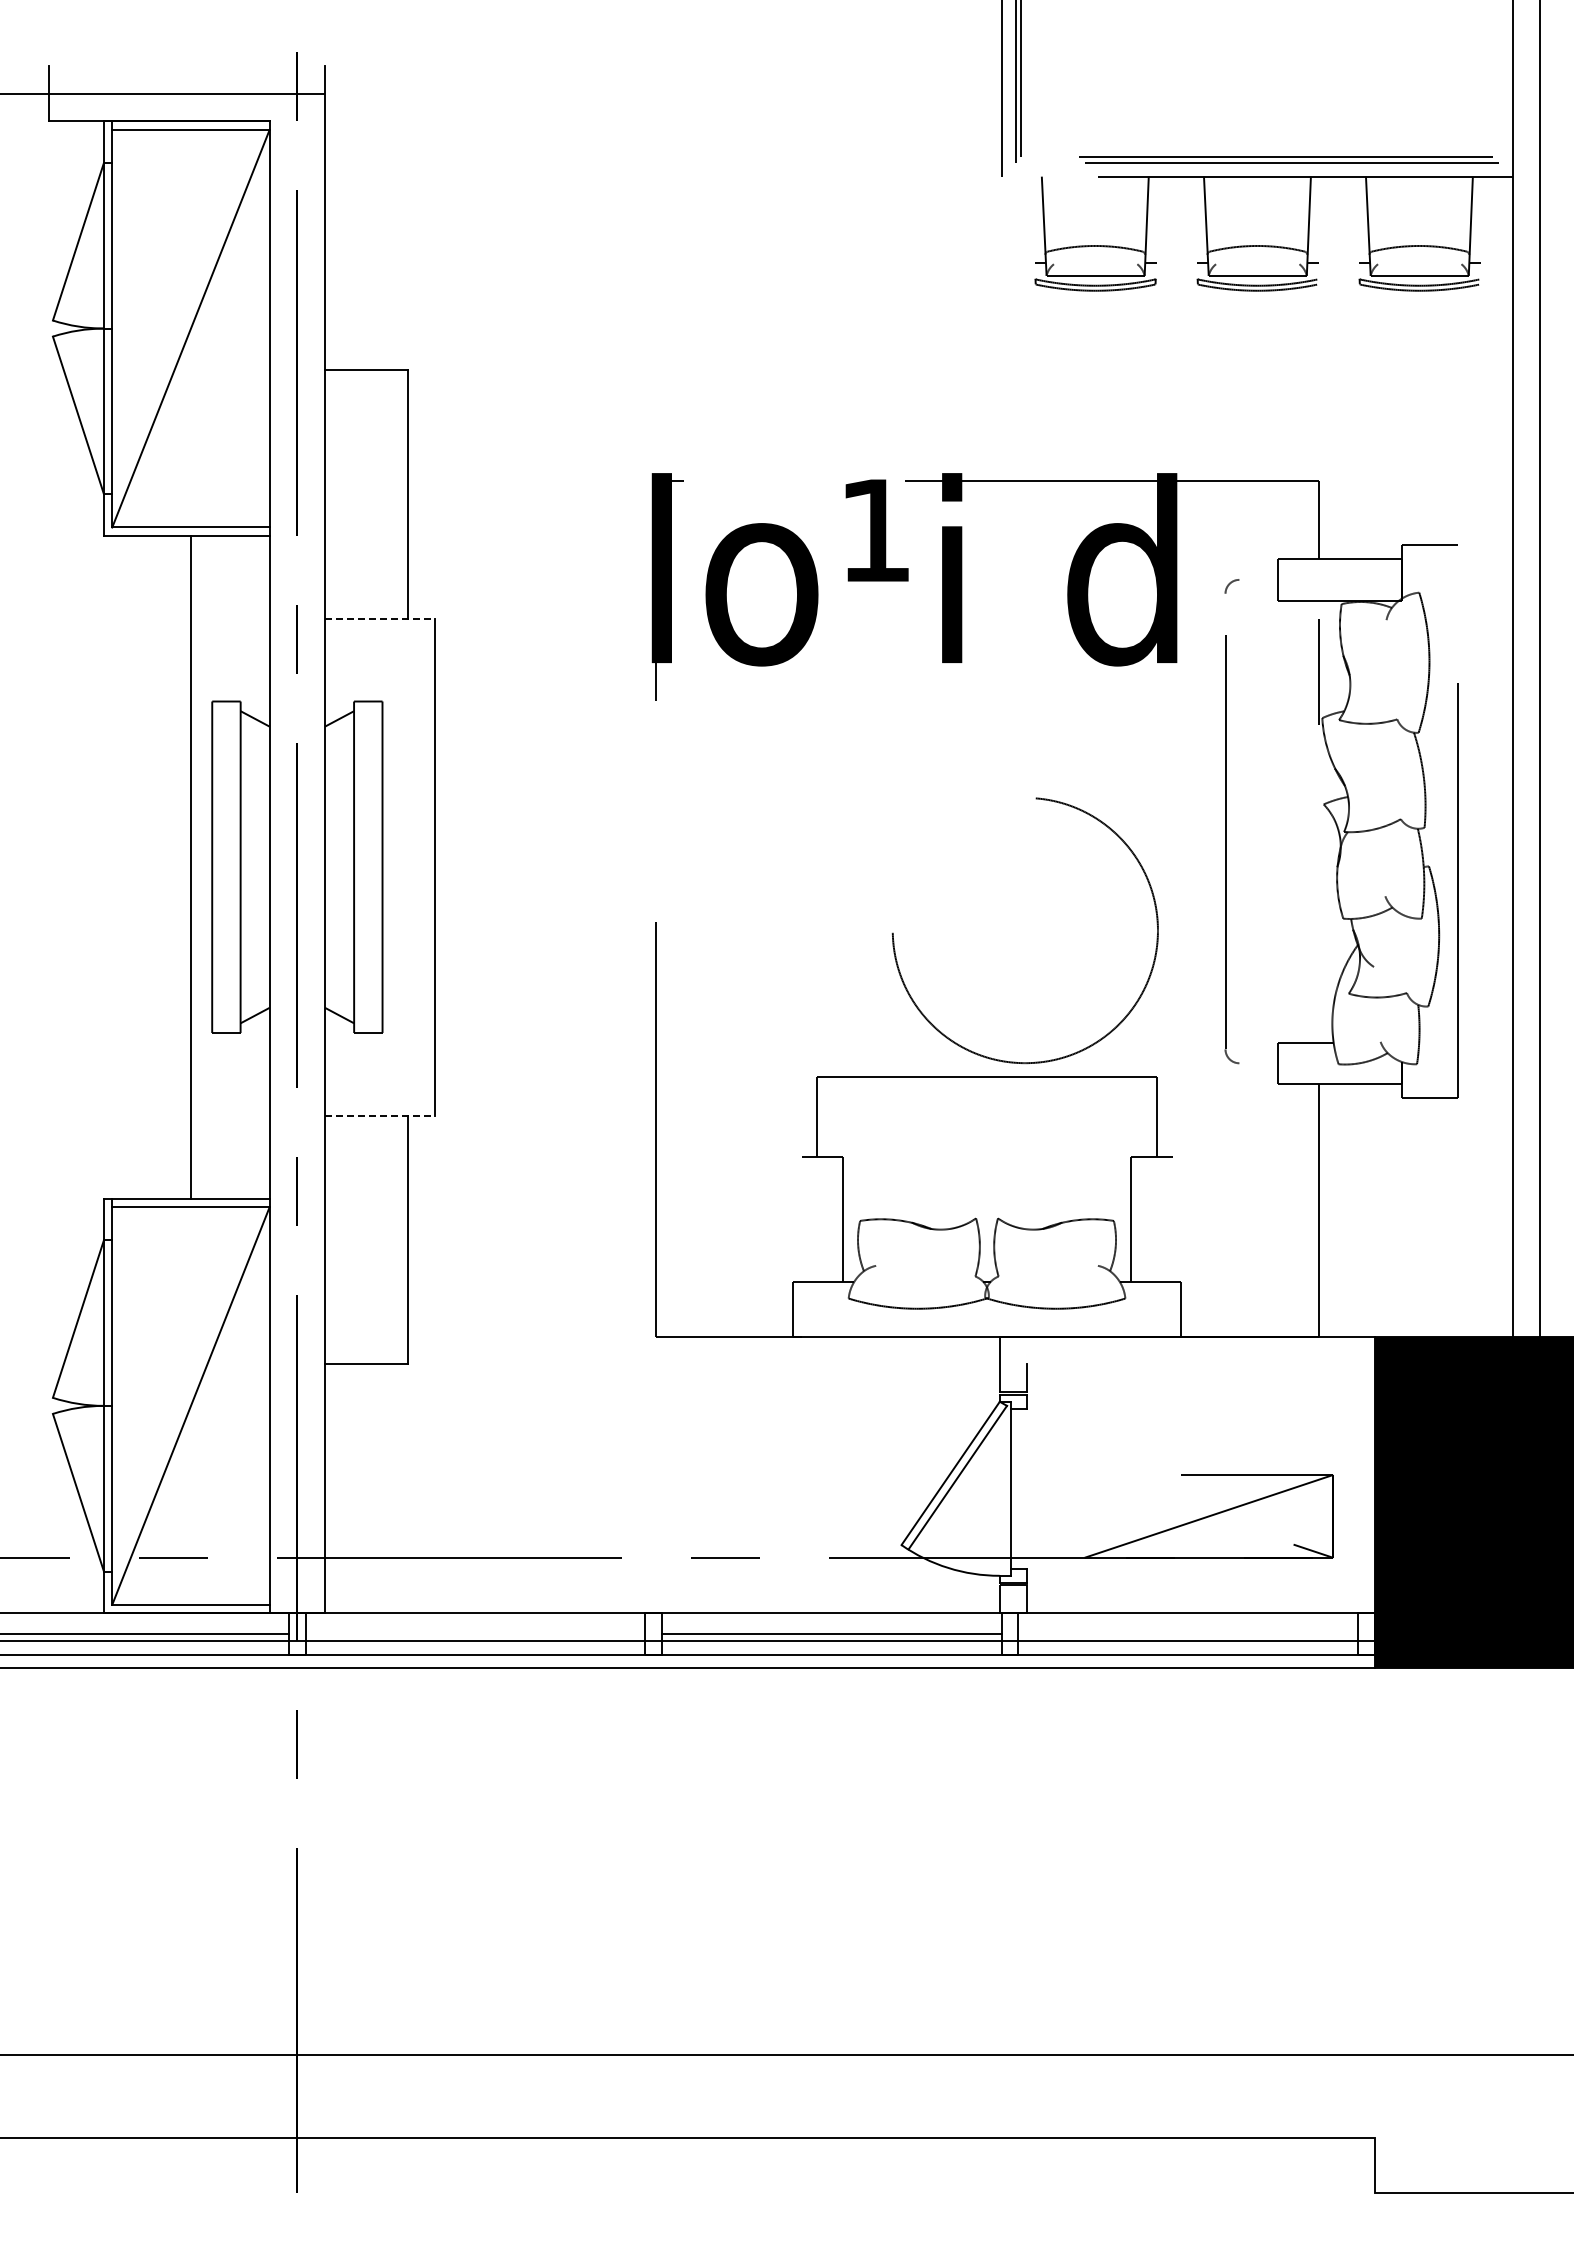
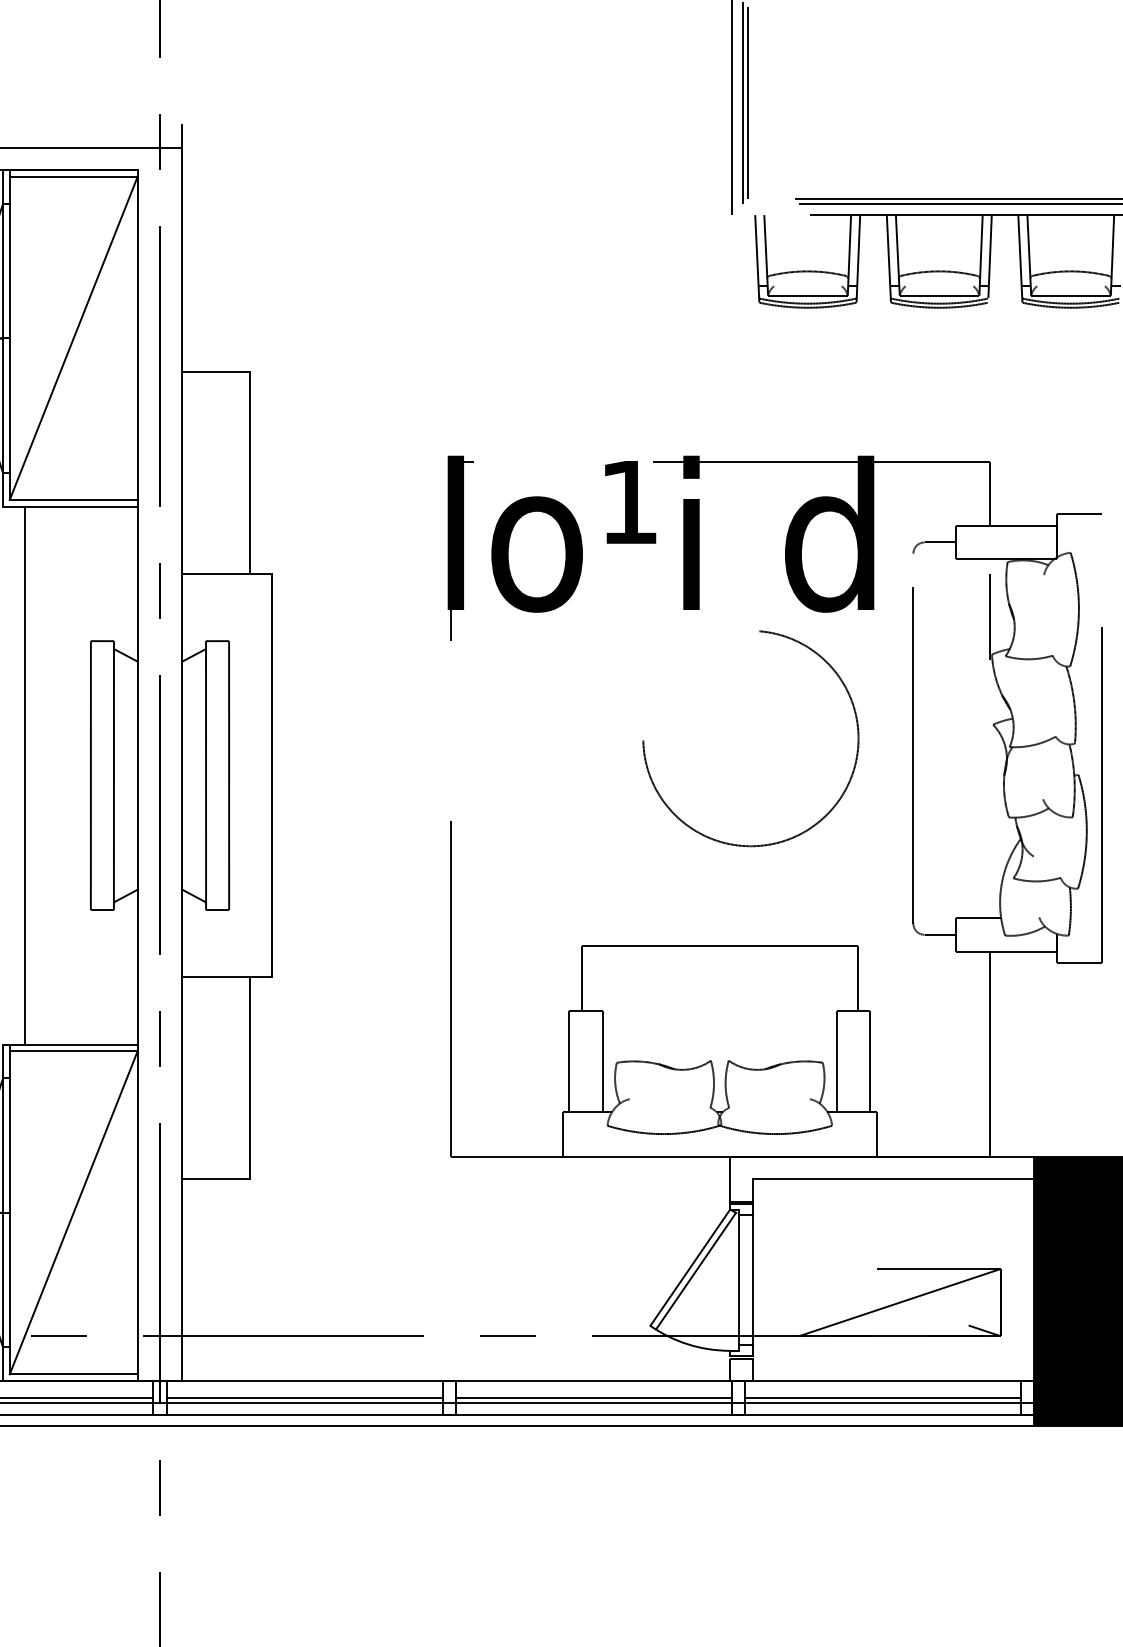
line: (1032, 227) -> (756, 256), added
line: (1157, 227) -> (858, 256), added
line: (1194, 227) -> (888, 256), added
line: (1319, 227) -> (989, 256), added
line: (1356, 227) -> (1019, 256), added
line: (1258, 579) -> (940, 542), added
line: (380, 618) -> (227, 573), dashed -> solid
line: (190, 866) -> (25, 775), moved
circle: (1024, 930) -> (750, 738), moved
line: (1258, 1063) -> (940, 934), added
line: (380, 1115) -> (227, 977), dashed -> solid
line: (801, 1219) -> (569, 1061), added
line: (1172, 1219) -> (870, 1061), added
line: (1200, 1364) -> (893, 1179), added
line: (1027, 1488) -> (752, 1279), added
line: (475, 1633) -> (304, 1397), added
line: (1188, 1633) -> (883, 1397), added

